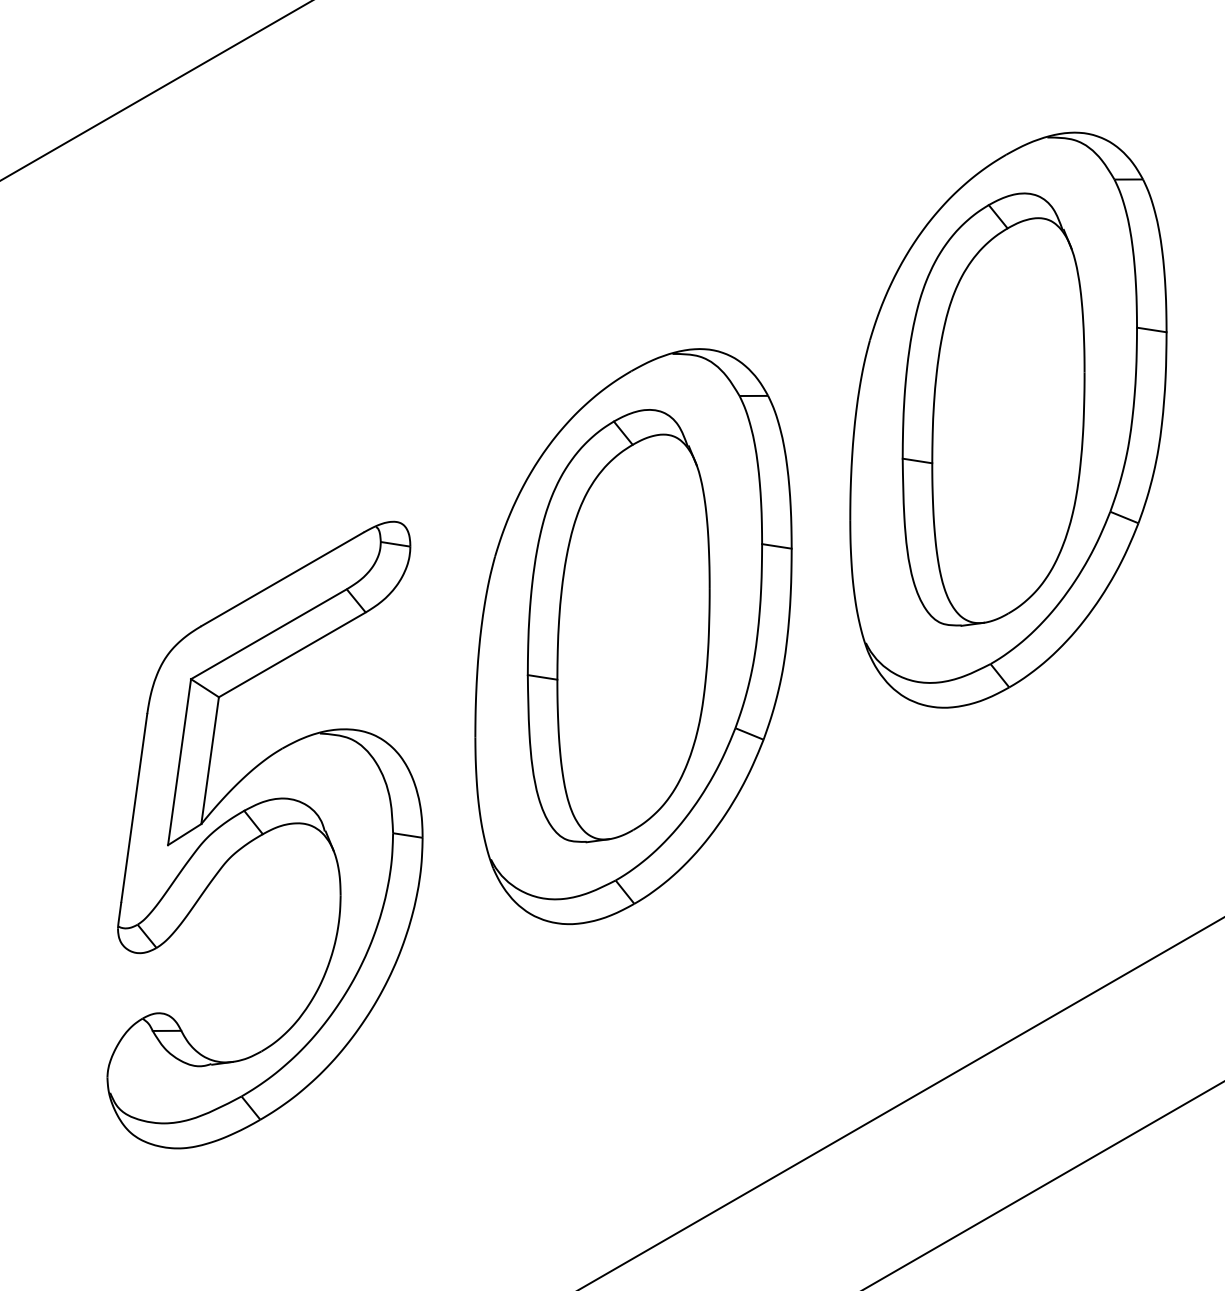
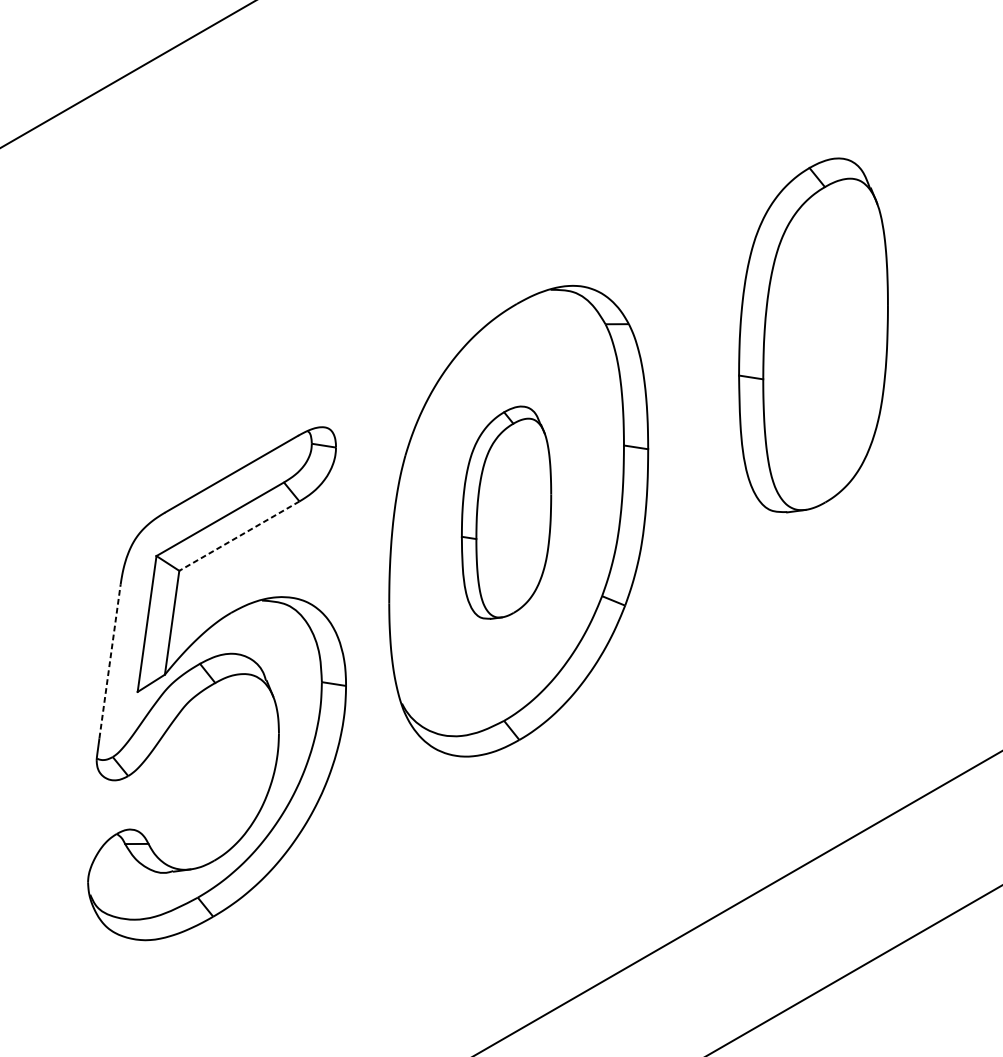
part: (1008, 419) -> (825, 343), removed
part: (618, 626) -> (506, 512), size x0.6
line: (292, 654) -> (239, 535), solid -> dashed
line: (134, 808) -> (110, 661), solid -> dashed

